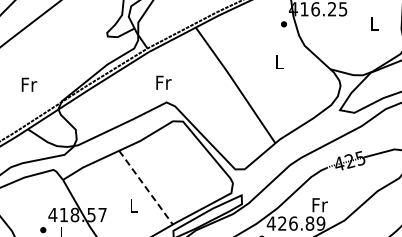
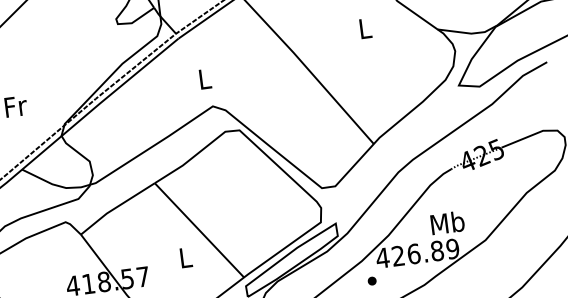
text: (163, 82) -> (204, 78), Fr -> L
line: (146, 187) -> (200, 229), dashed -> solid
text: (319, 204) -> (447, 222), Fr -> Mb

